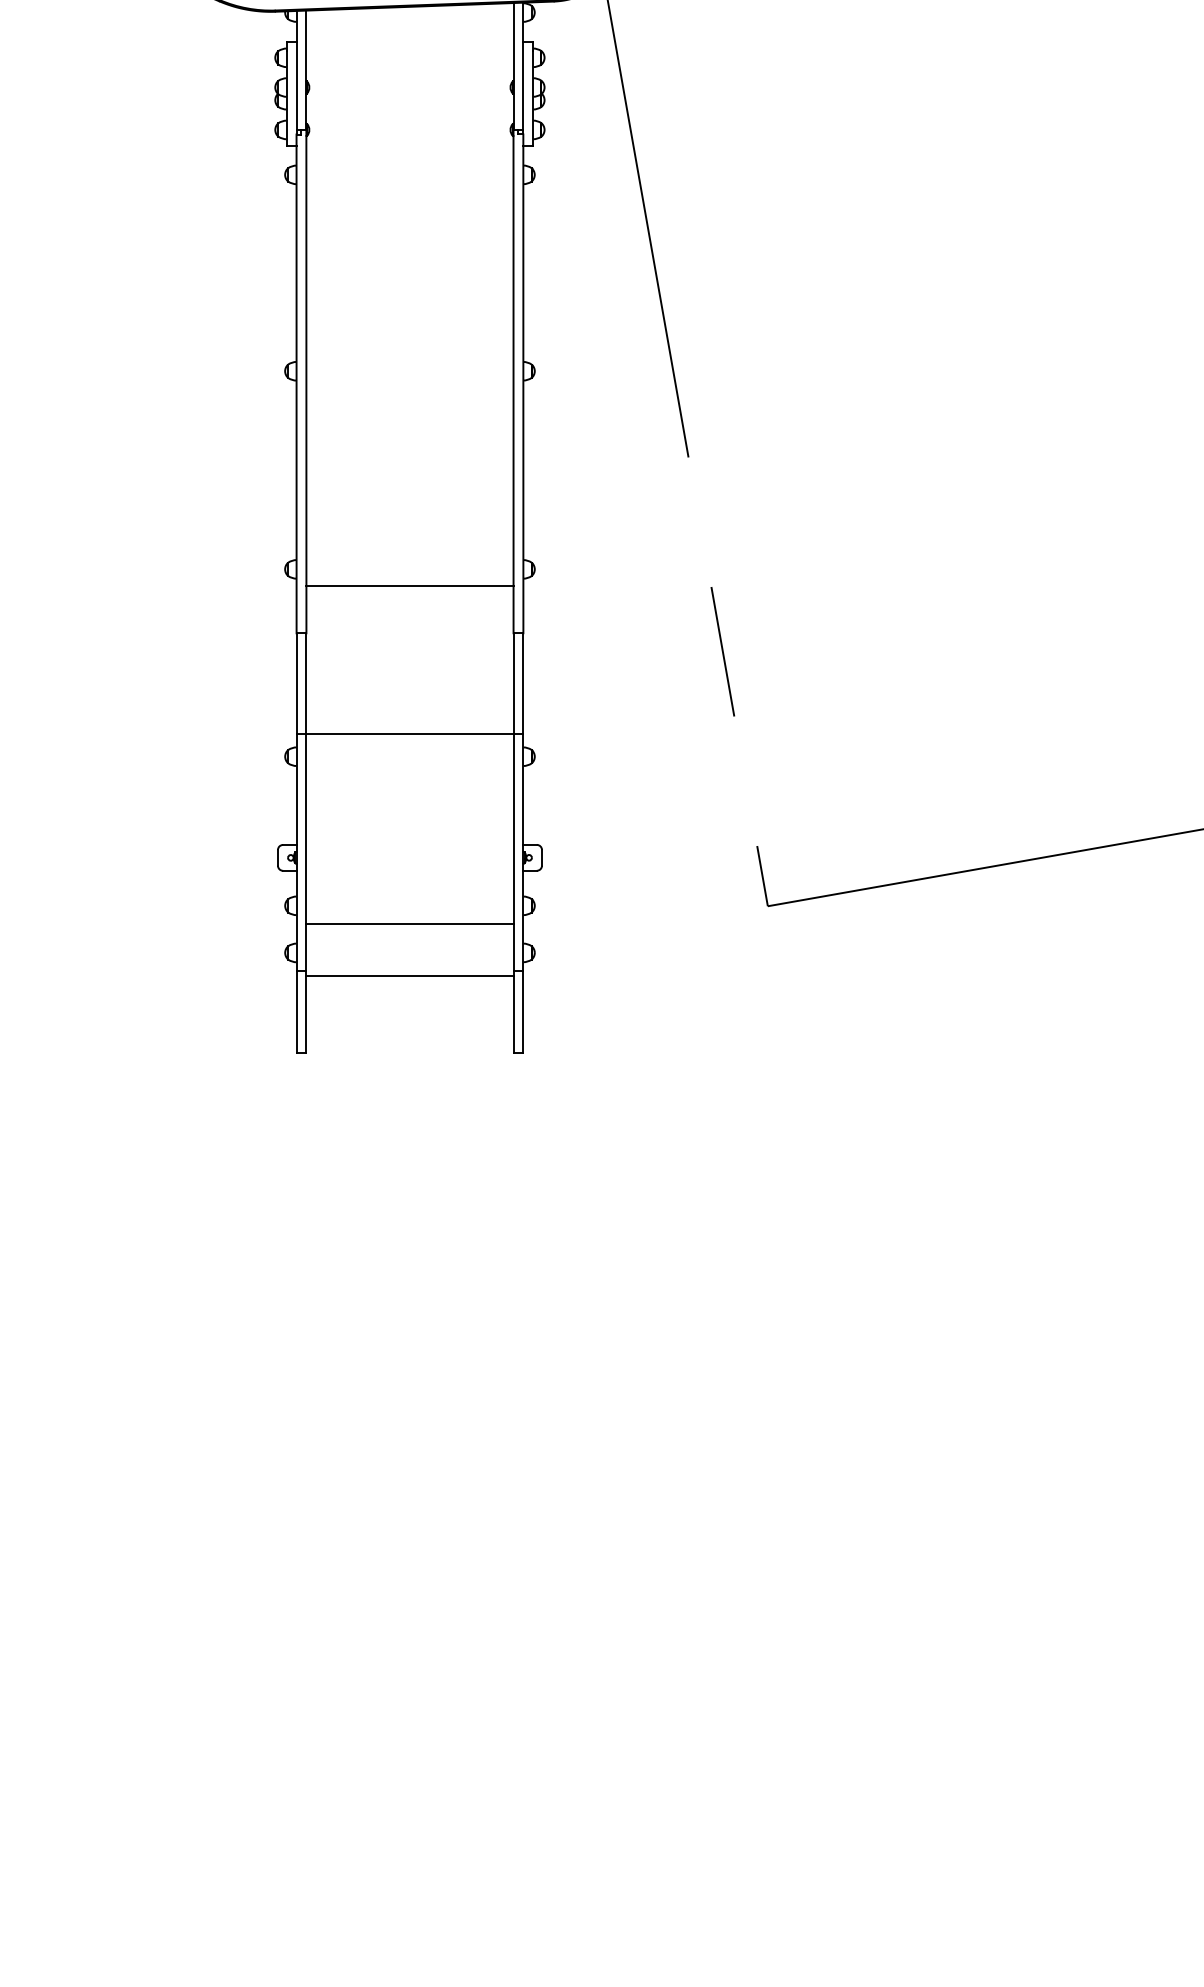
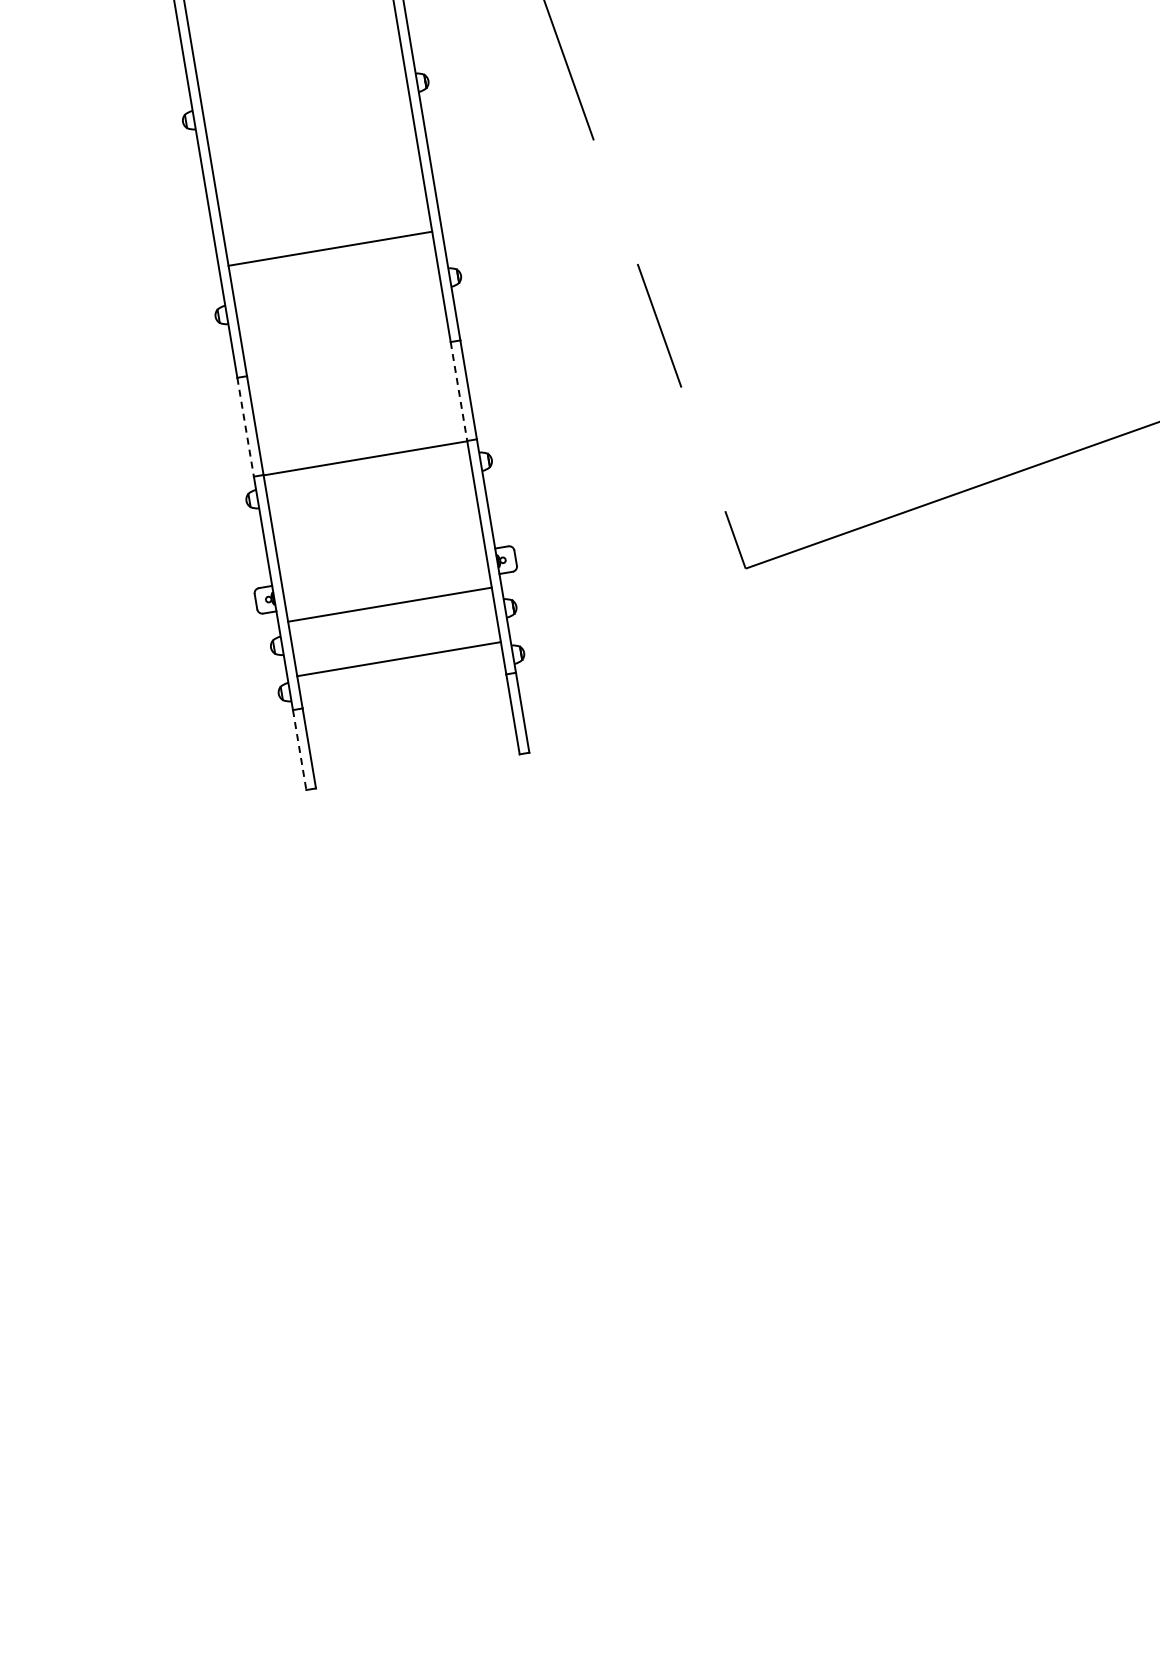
line: (409, 586) -> (329, 249), moved
line: (296, 684) -> (245, 428), solid -> dashed
line: (513, 684) -> (459, 392), solid -> dashed
line: (409, 924) -> (389, 605), moved
line: (409, 976) -> (398, 659), moved
line: (296, 1011) -> (299, 749), solid -> dashed

